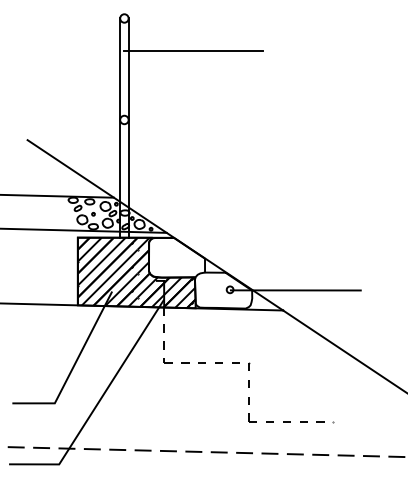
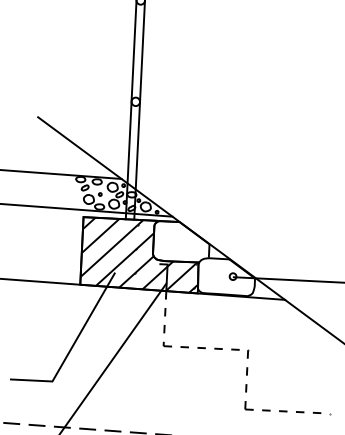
line: (193, 50) -> (208, 35), removed
hatch: (136, 272) -> (140, 254), removed
hatch: (136, 272) -> (140, 254), removed

